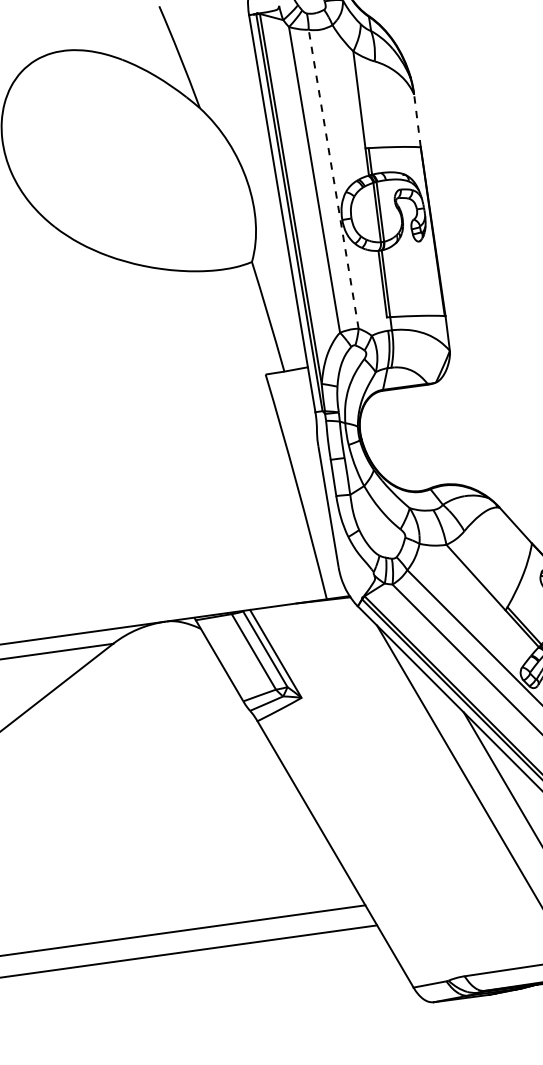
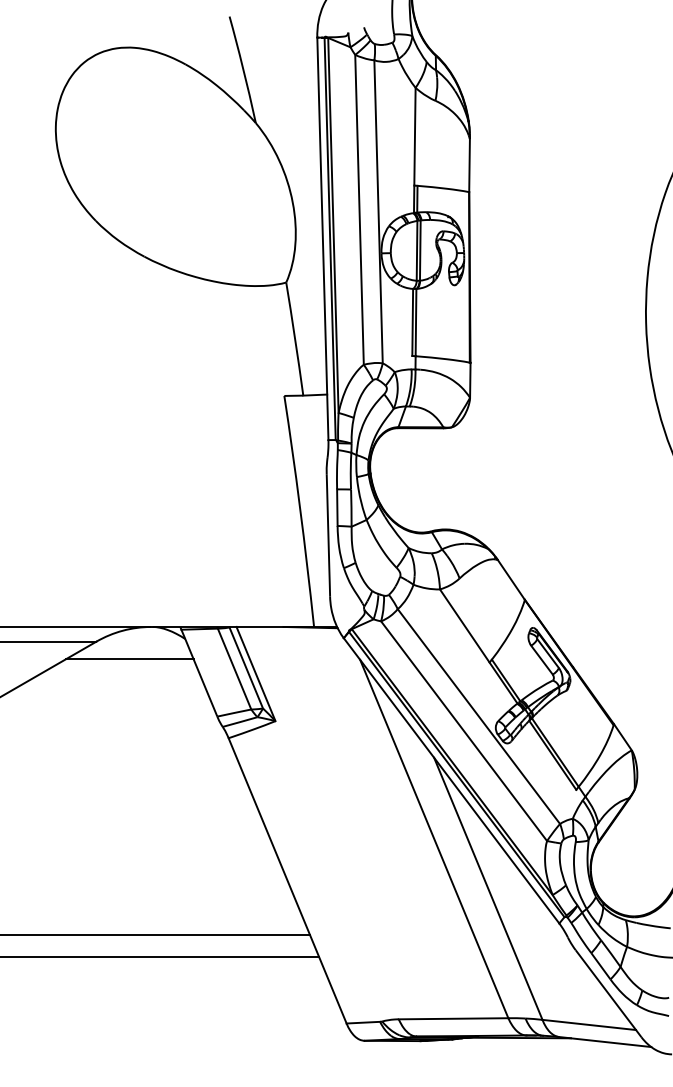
line: (417, 120) -> (469, 165), dashed -> solid
line: (333, 178) -> (378, 211), dashed -> solid
line: (148, 656) -> (129, 659), added

